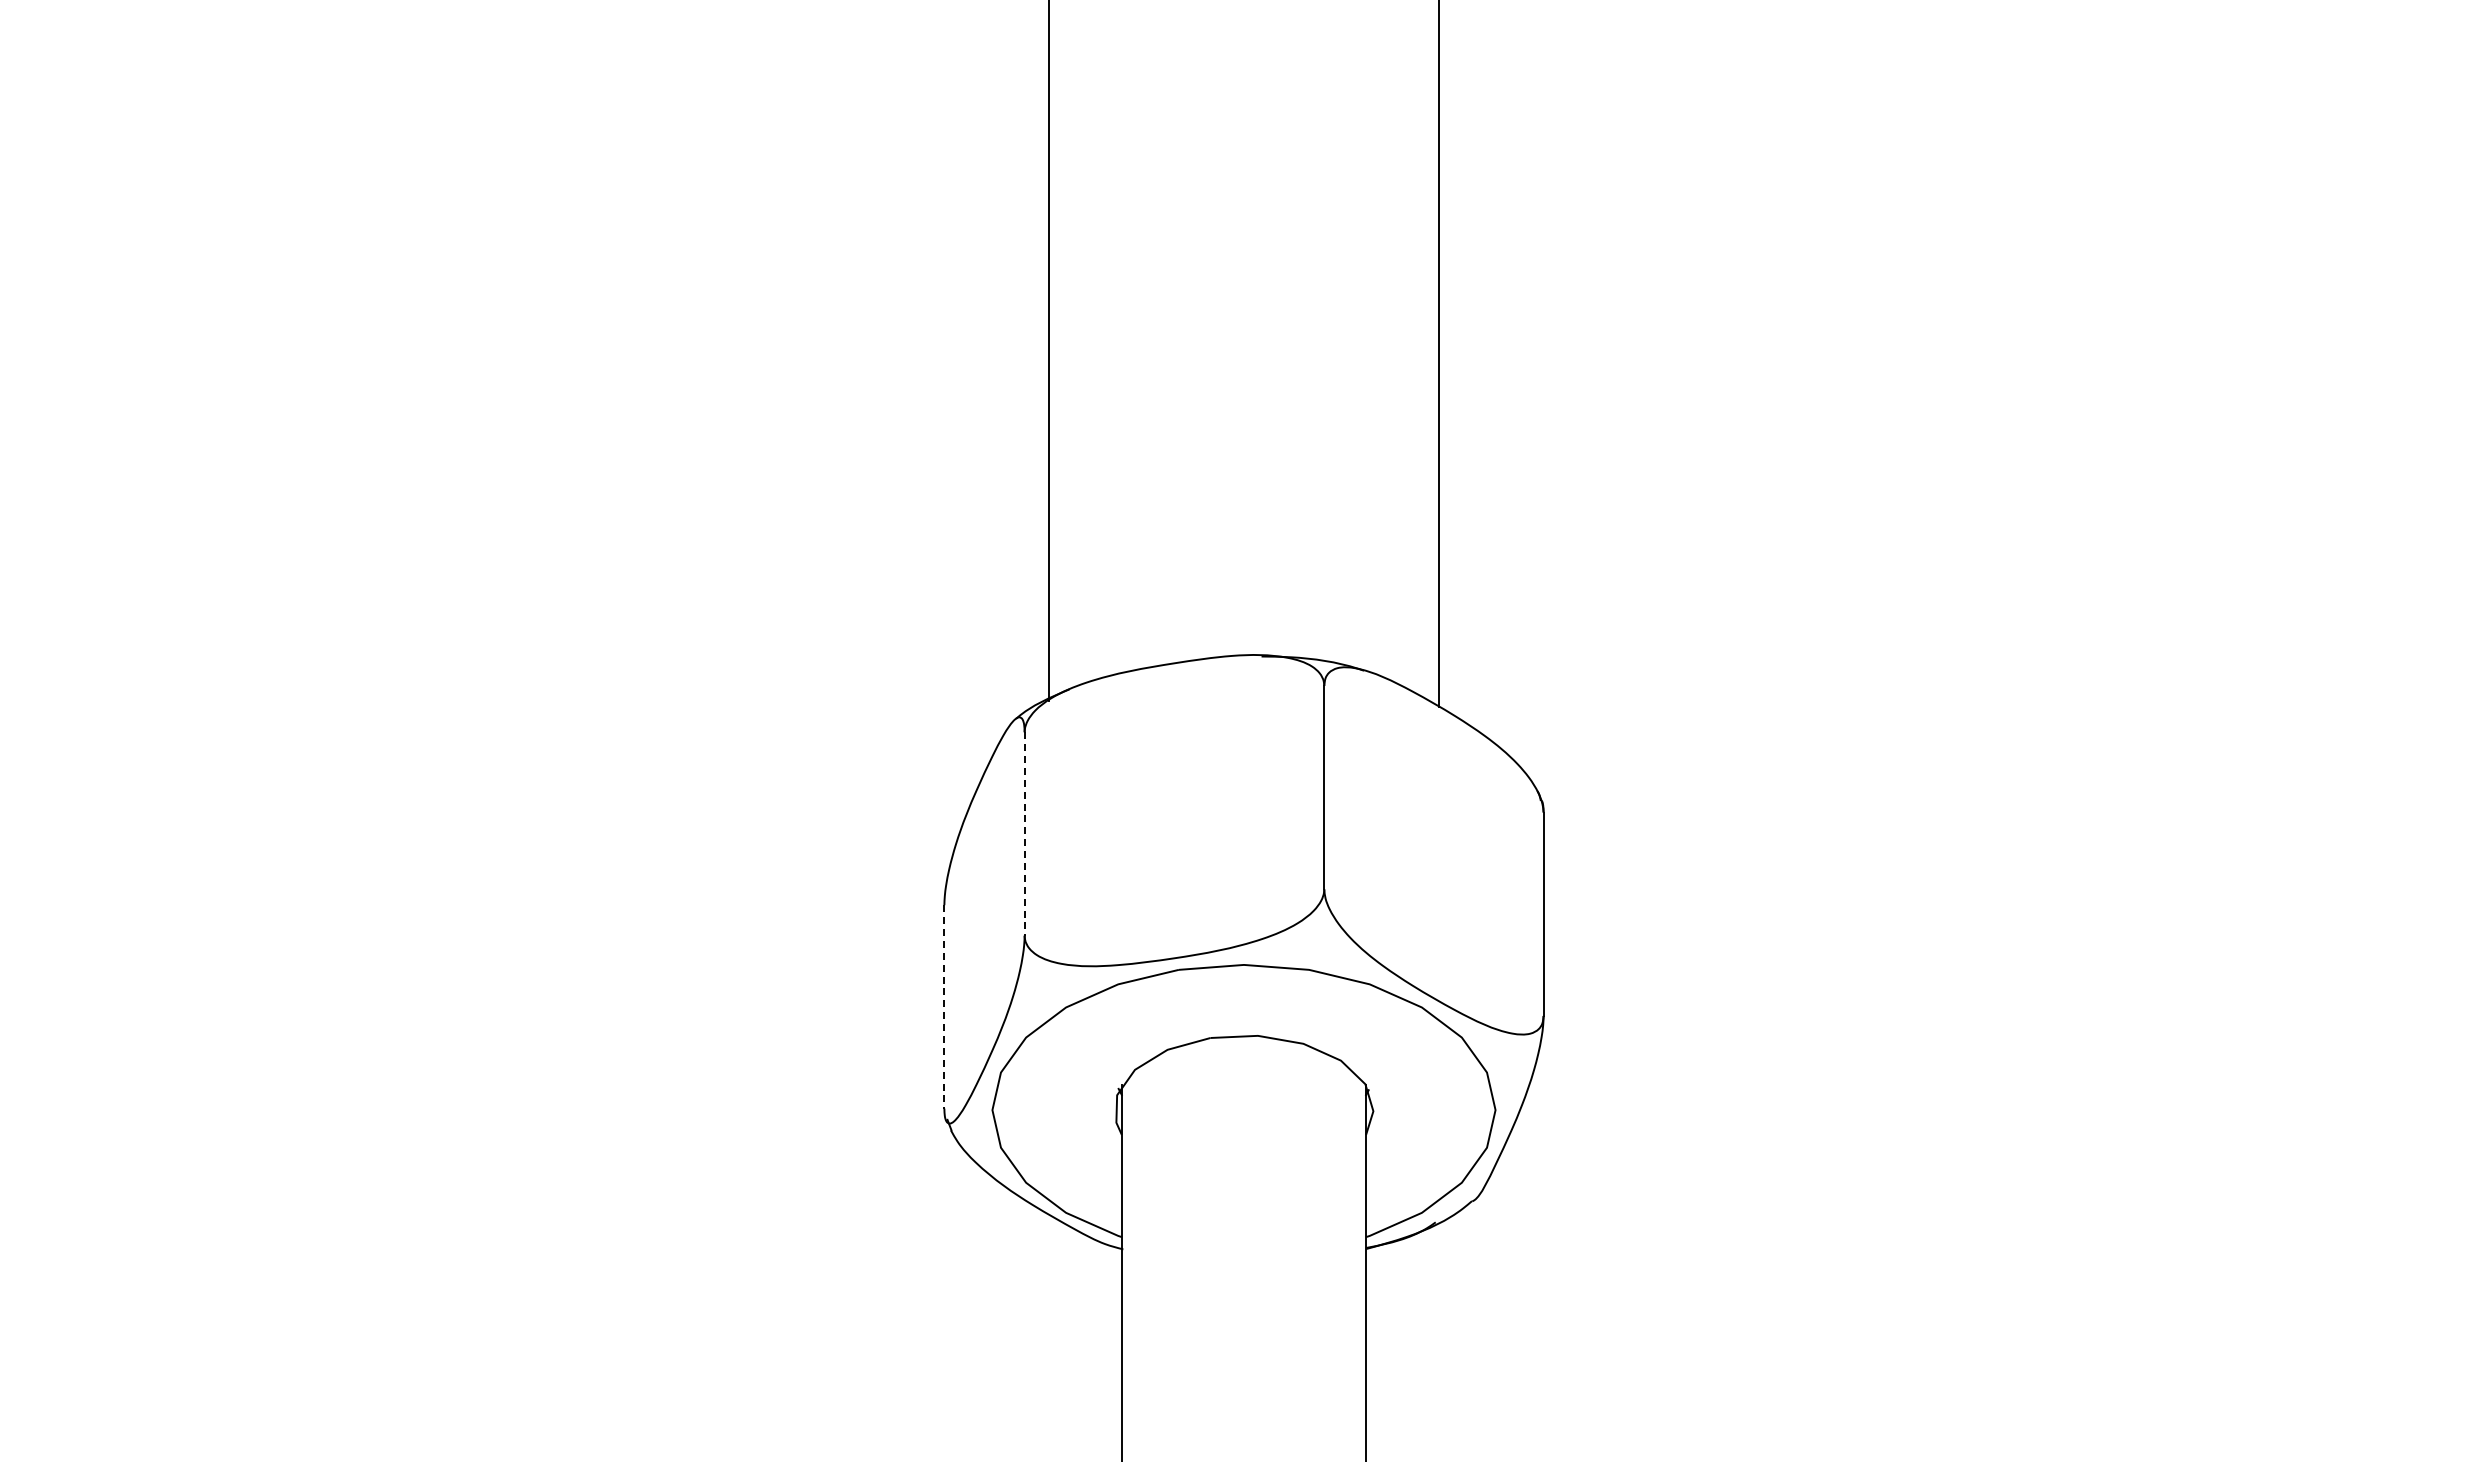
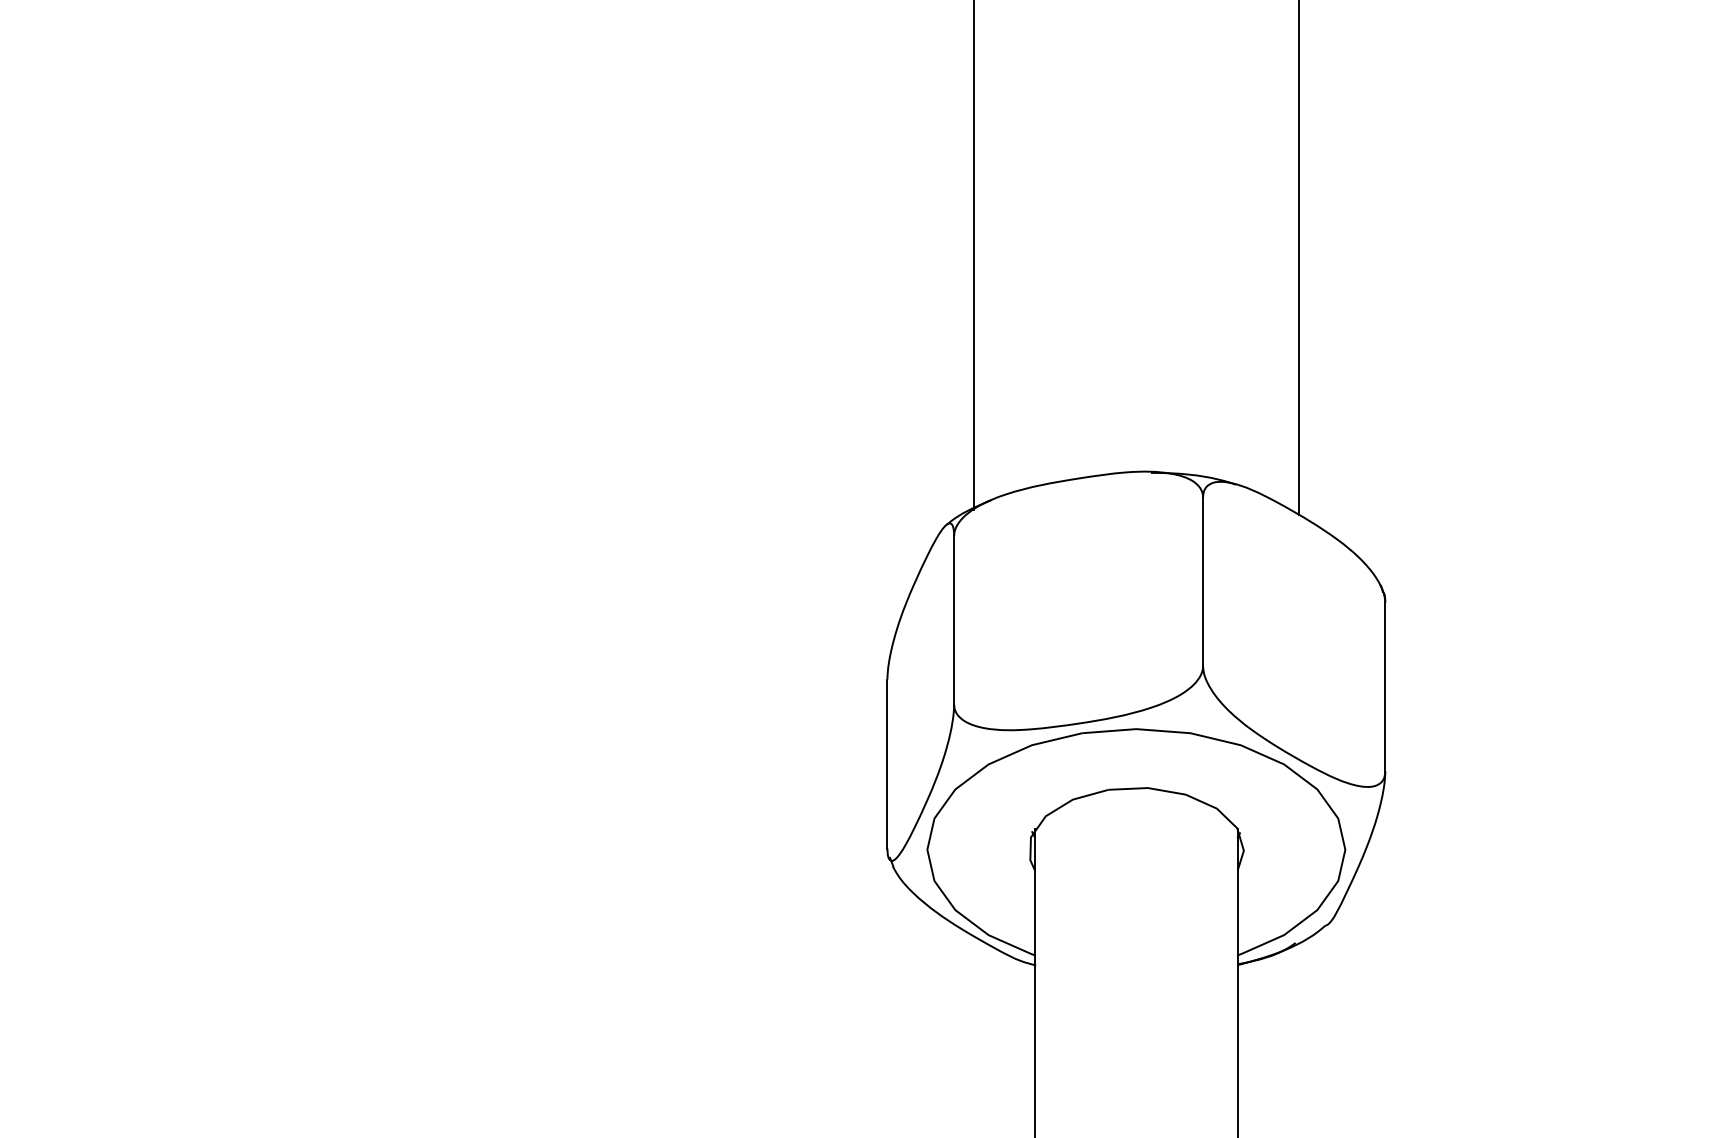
line: (1024, 833) -> (954, 619), dashed -> solid
line: (944, 1006) -> (887, 763), dashed -> solid

